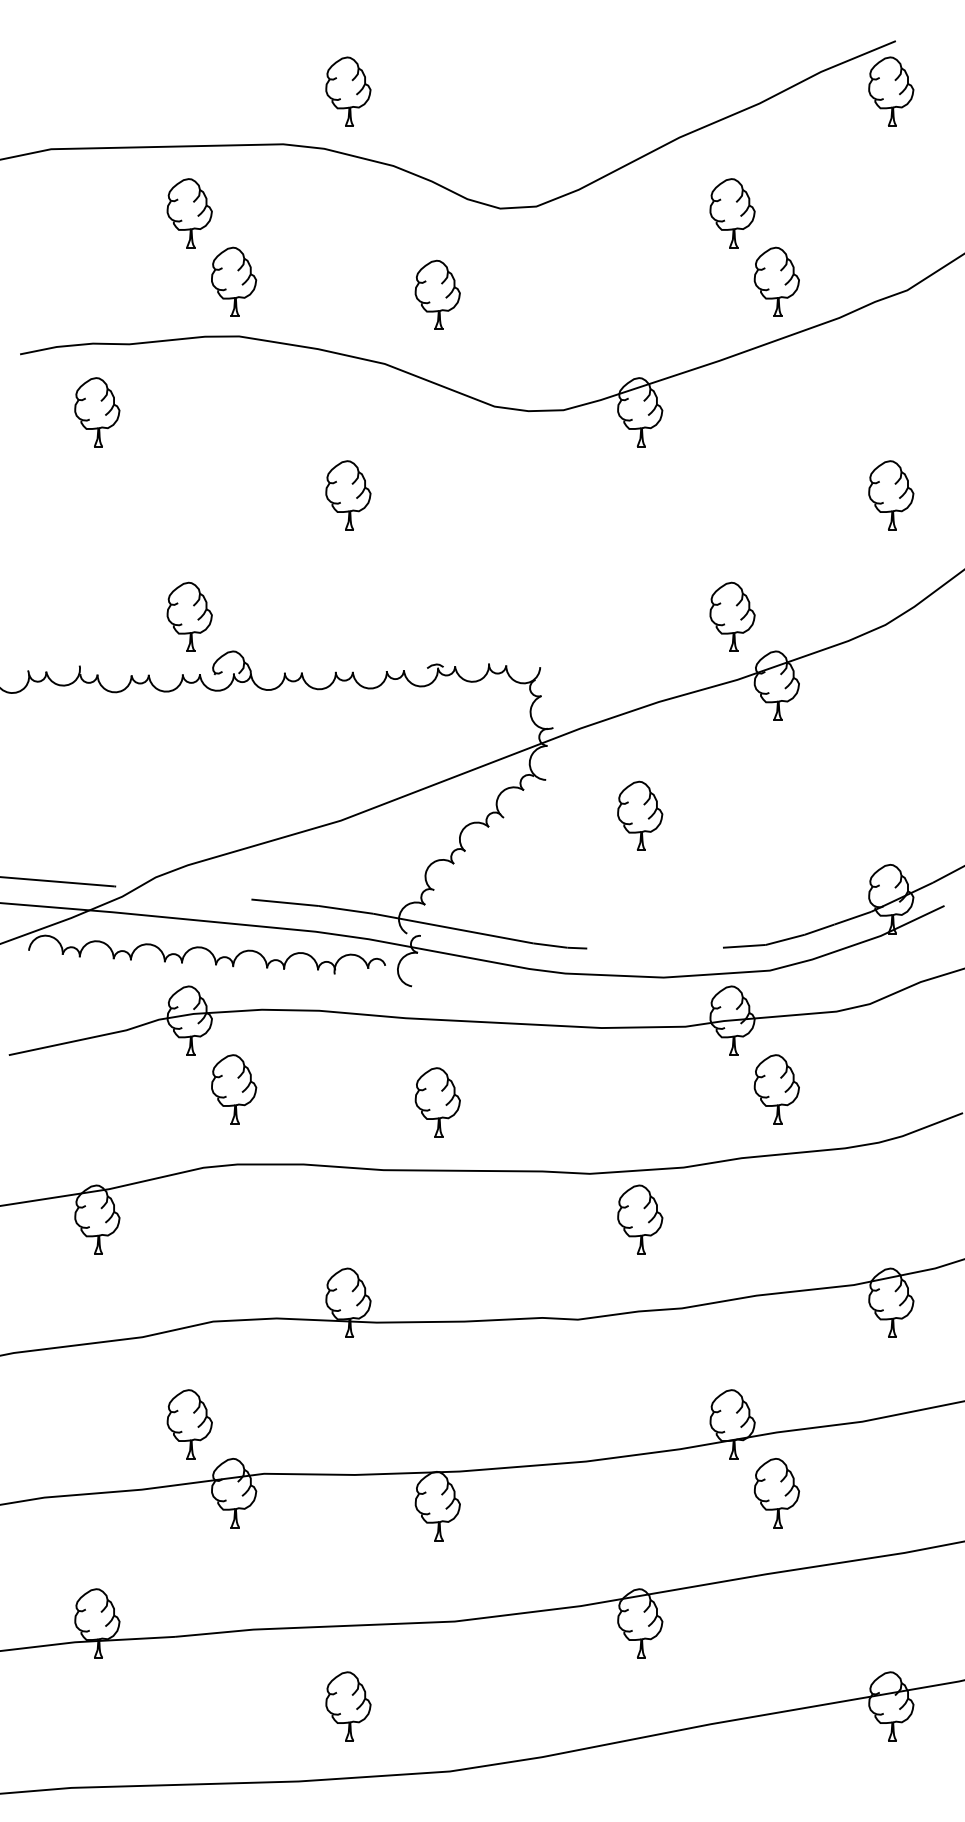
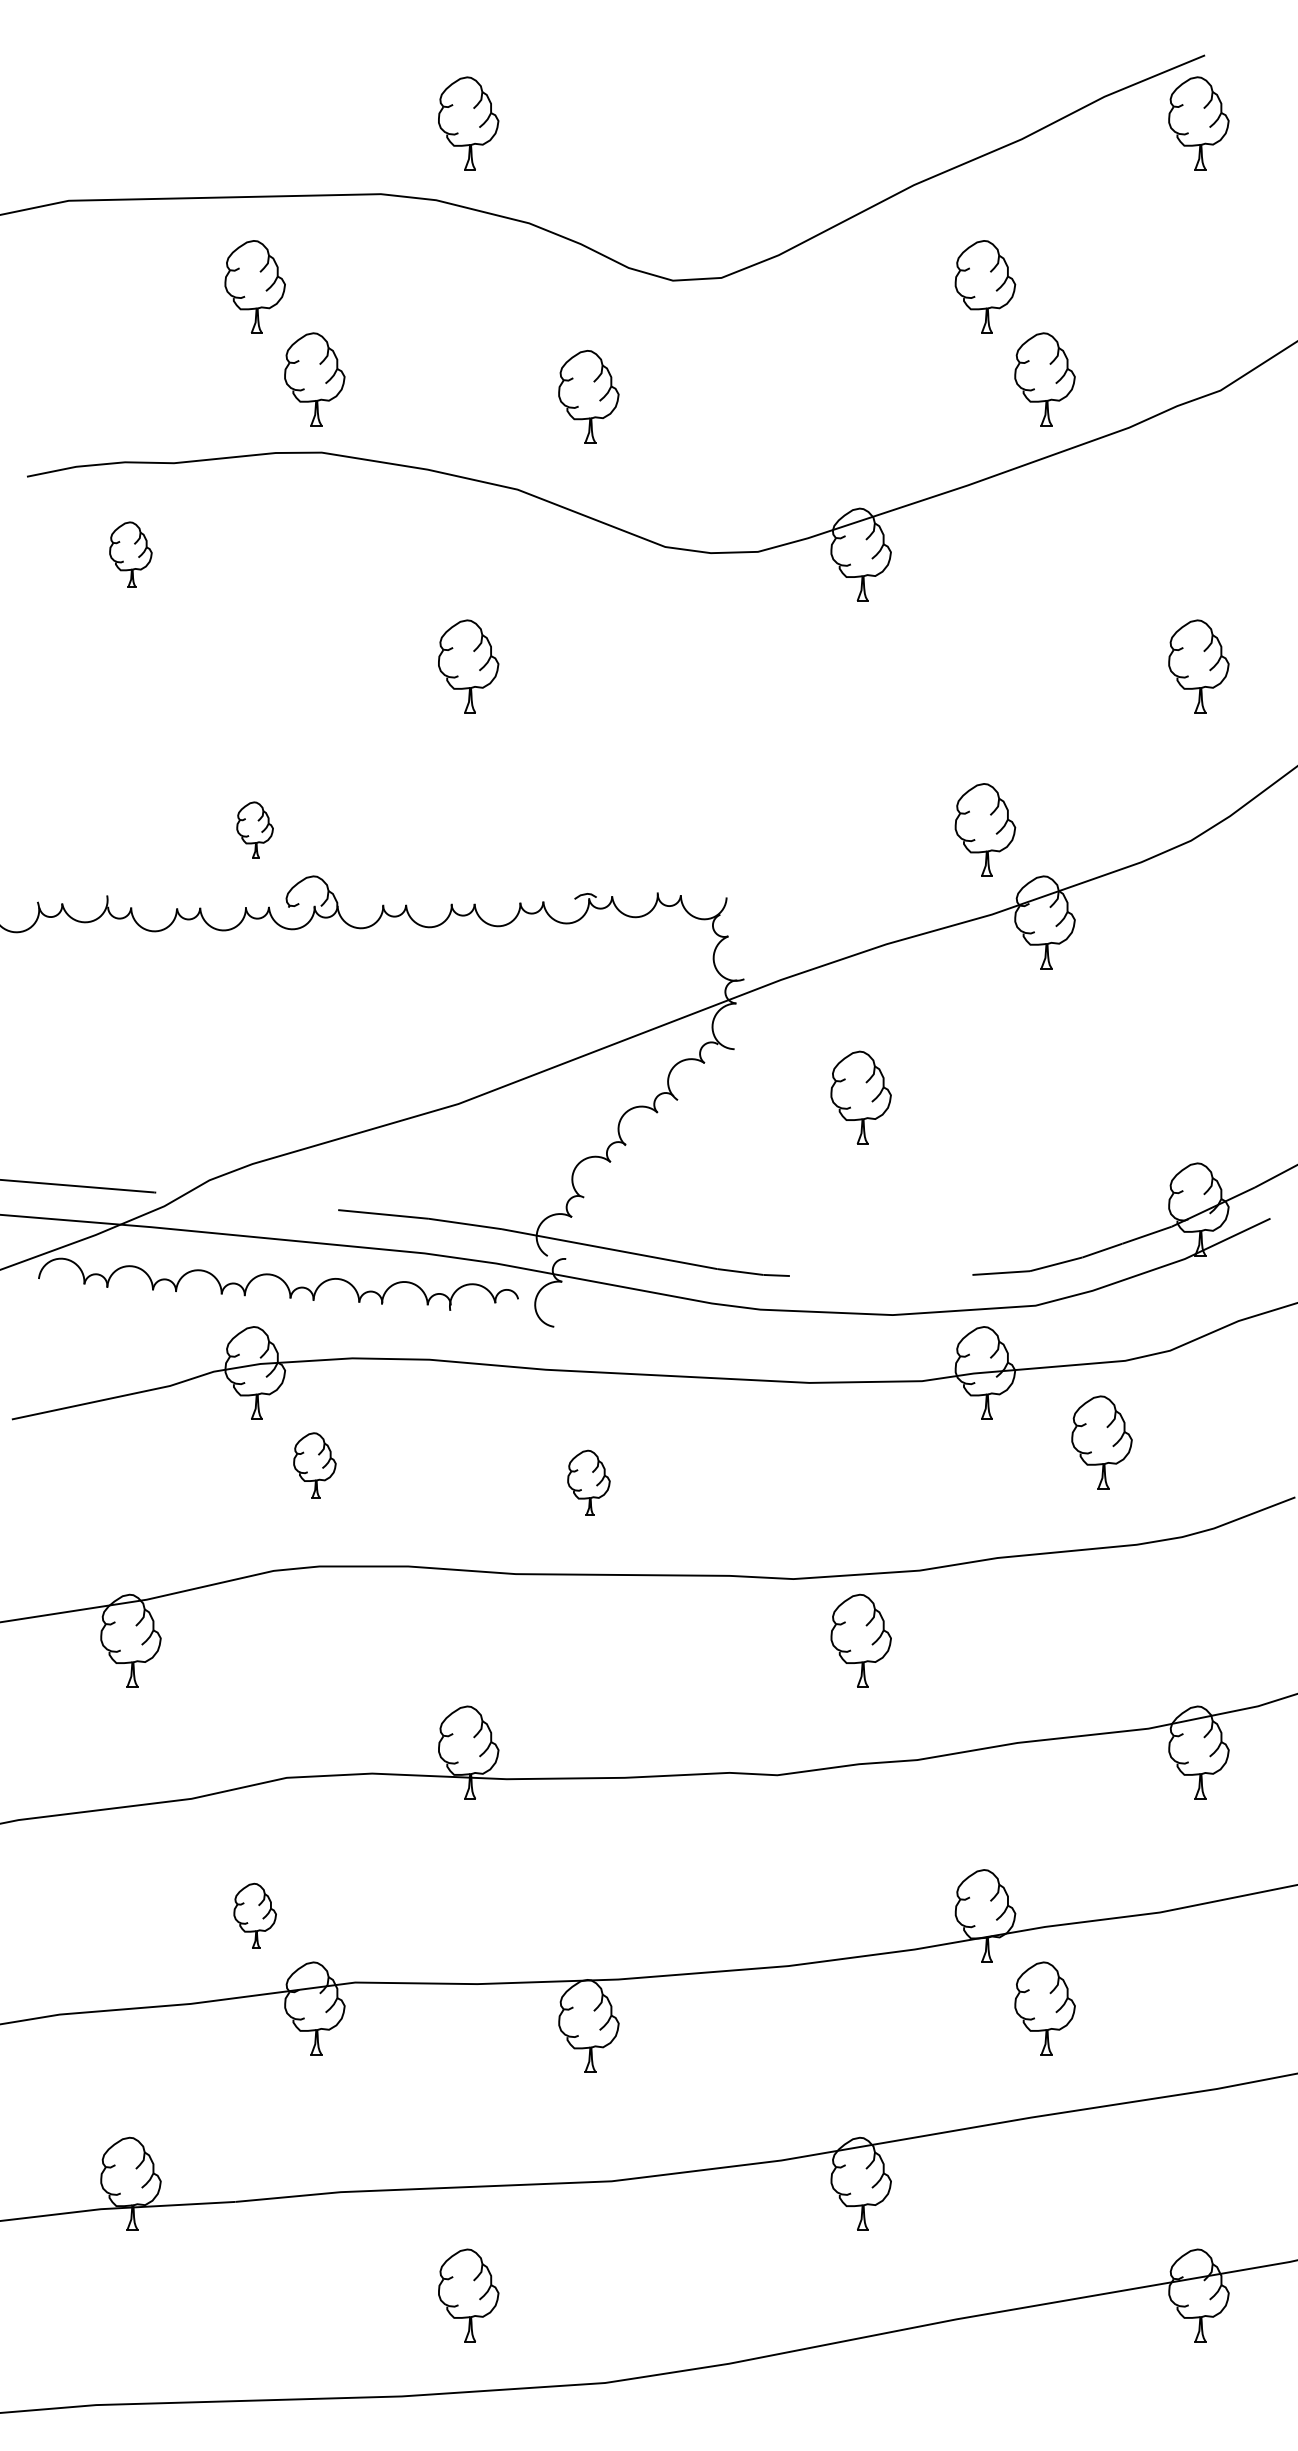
part: (97, 412) -> (130, 554), size x0.7
part: (189, 616) -> (254, 829), size x0.6
part: (233, 1089) -> (314, 1465), size x0.7
part: (776, 1089) -> (1101, 1442), moved
part: (437, 1102) -> (588, 1482), size x0.7
part: (189, 1423) -> (254, 1915), size x0.7

